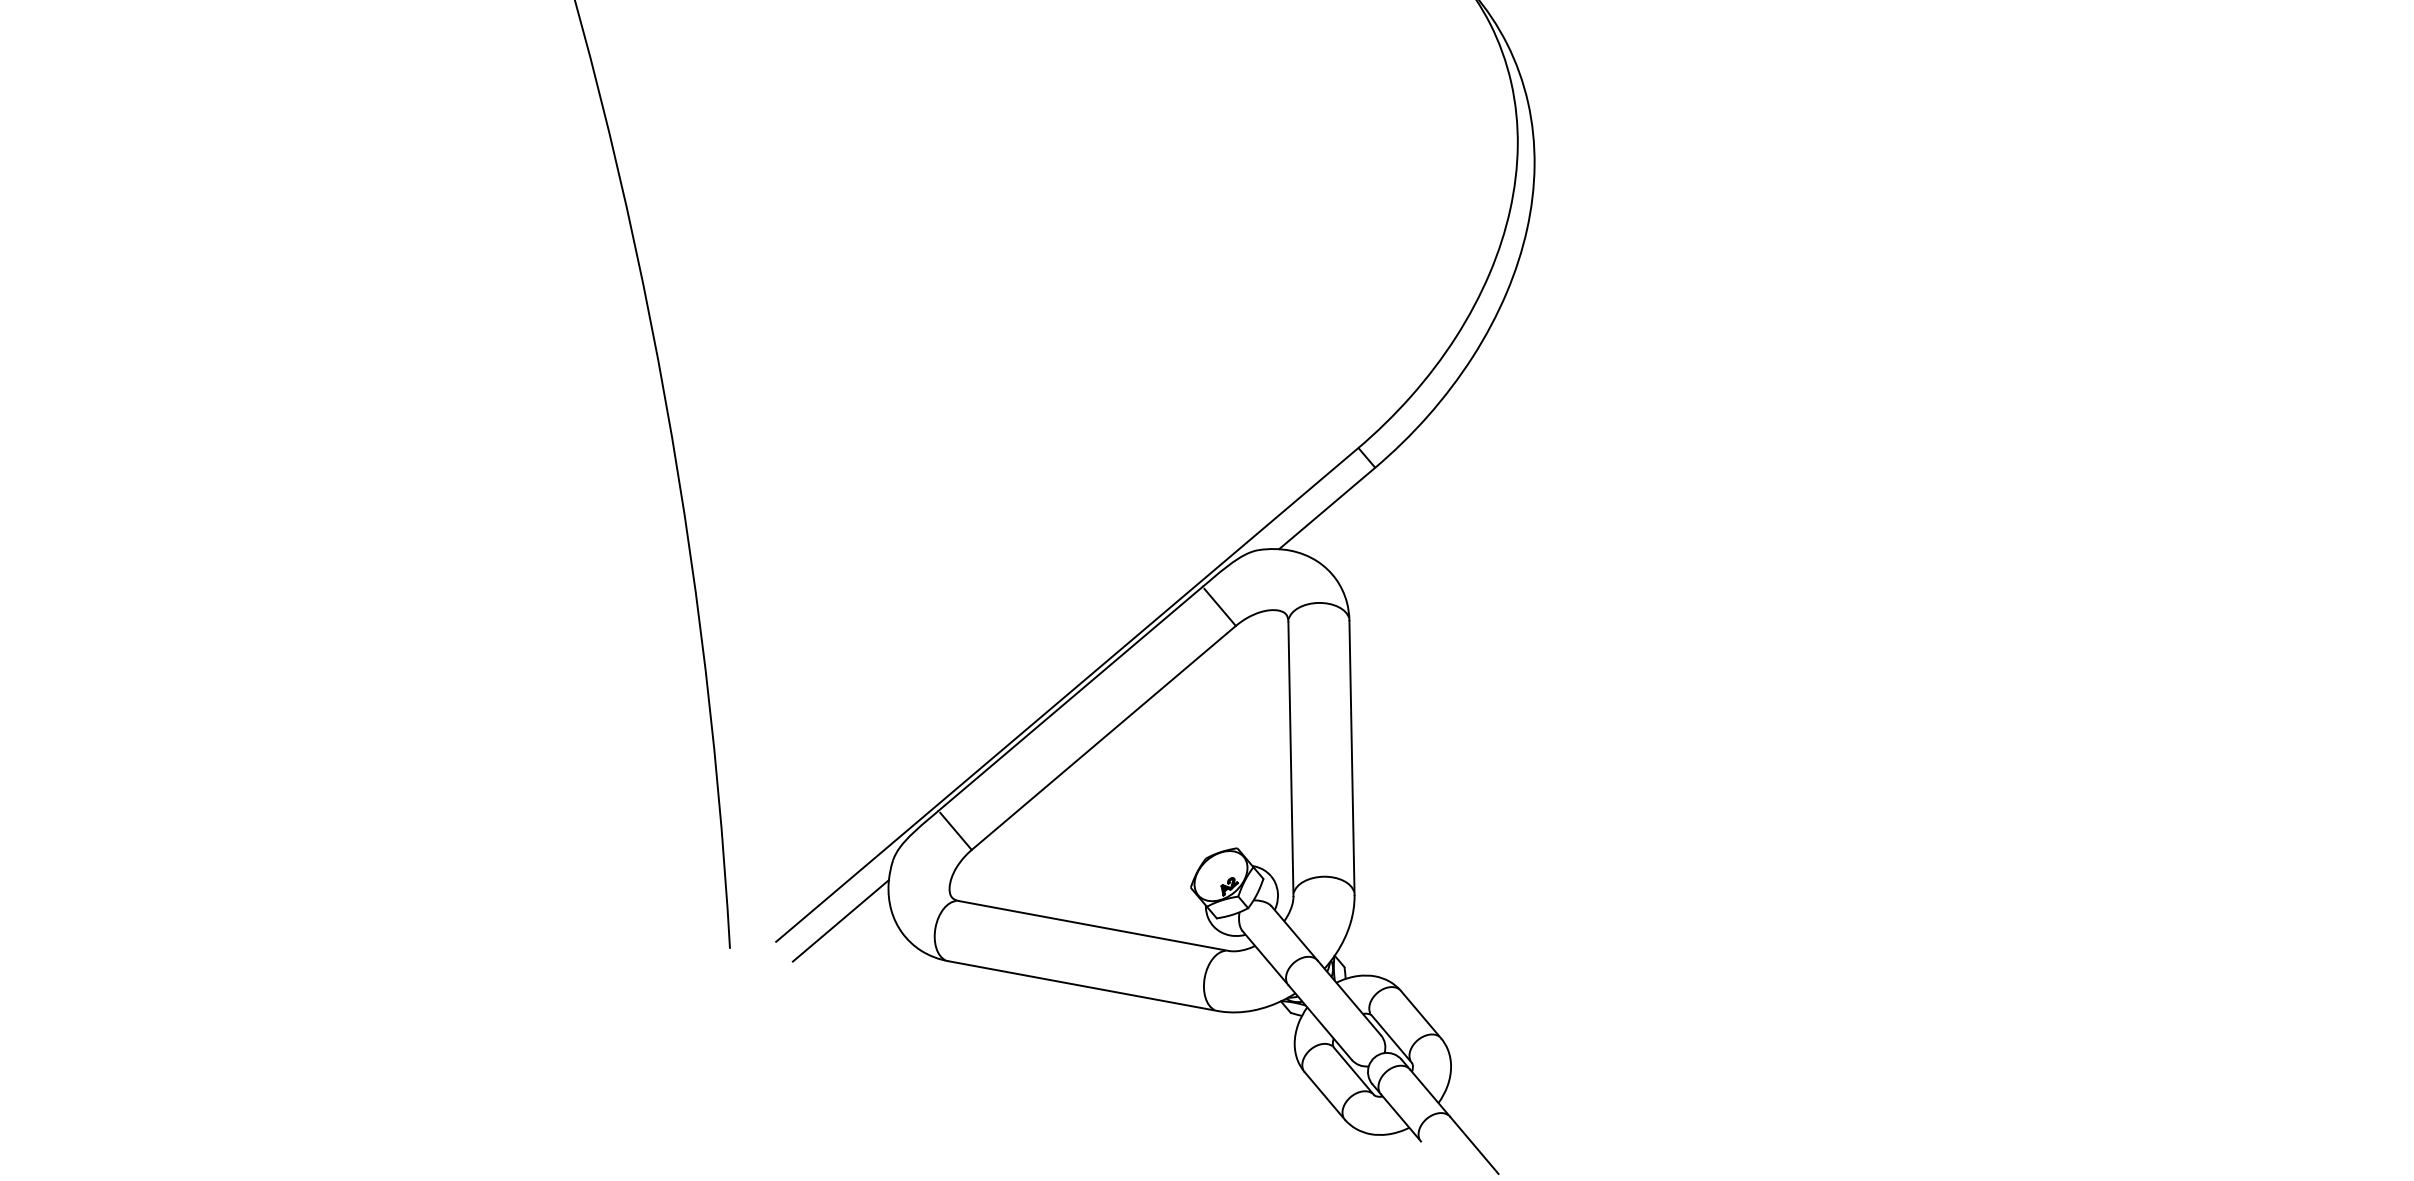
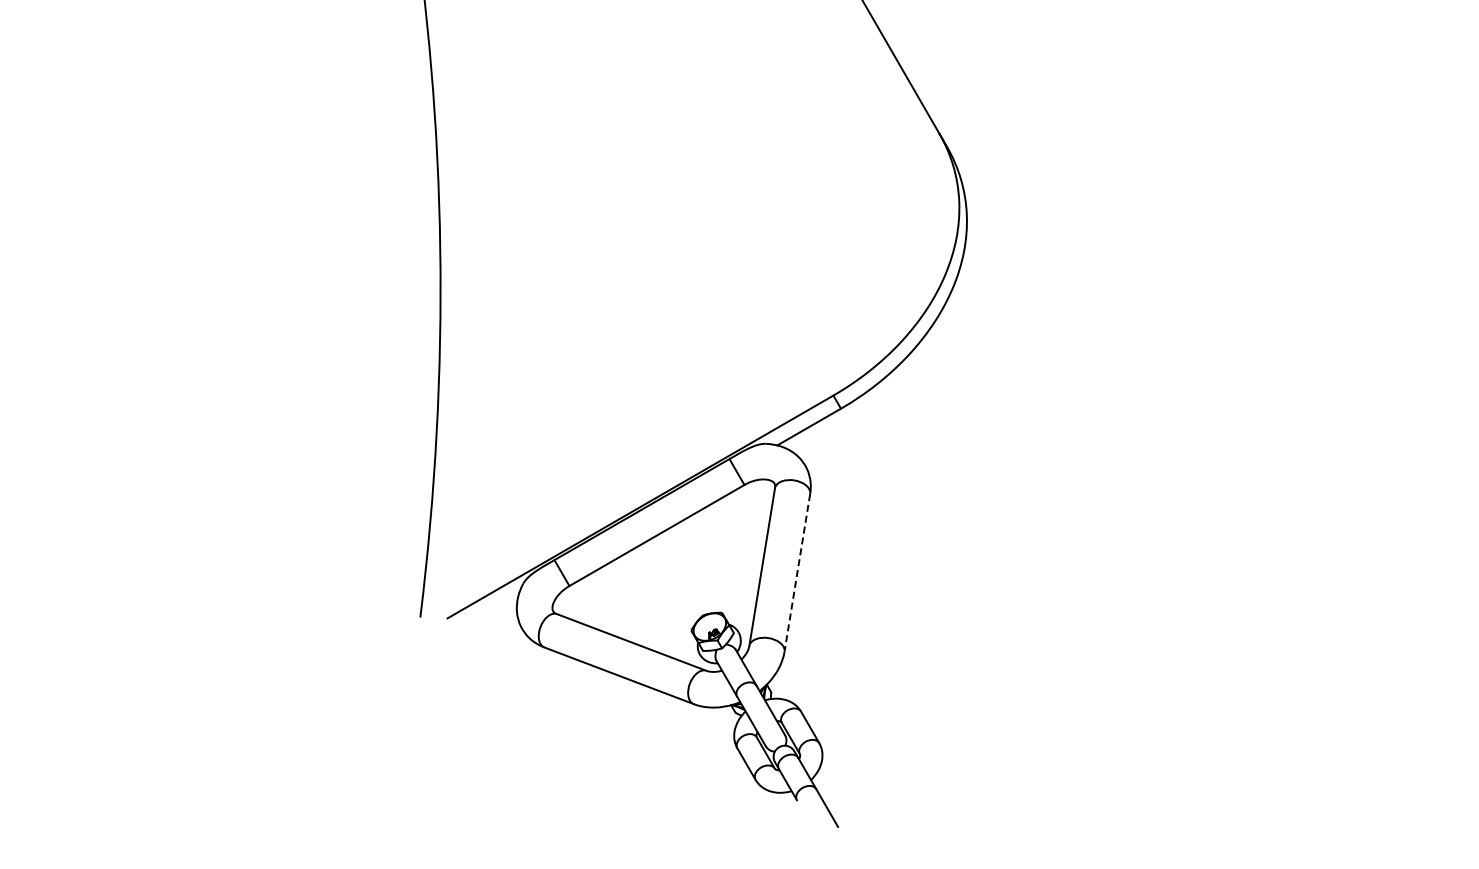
line: (1352, 757) -> (797, 572), solid -> dashed
line: (839, 919) -> (486, 612), removed

